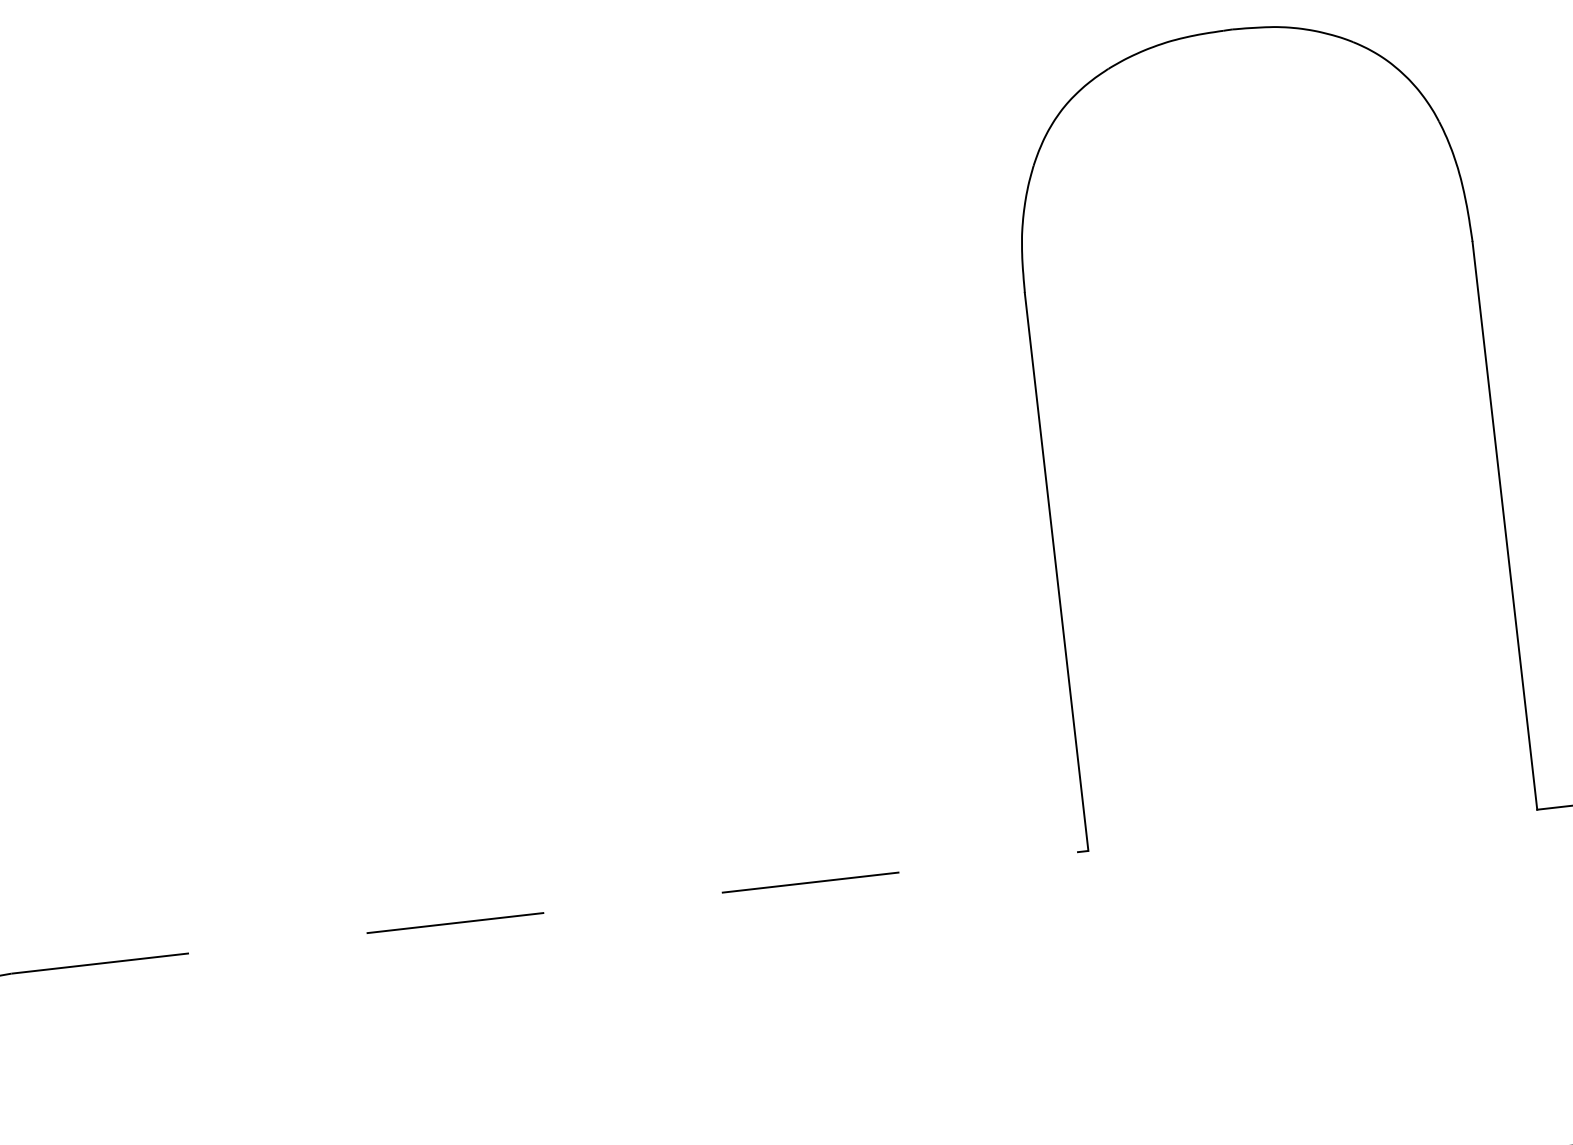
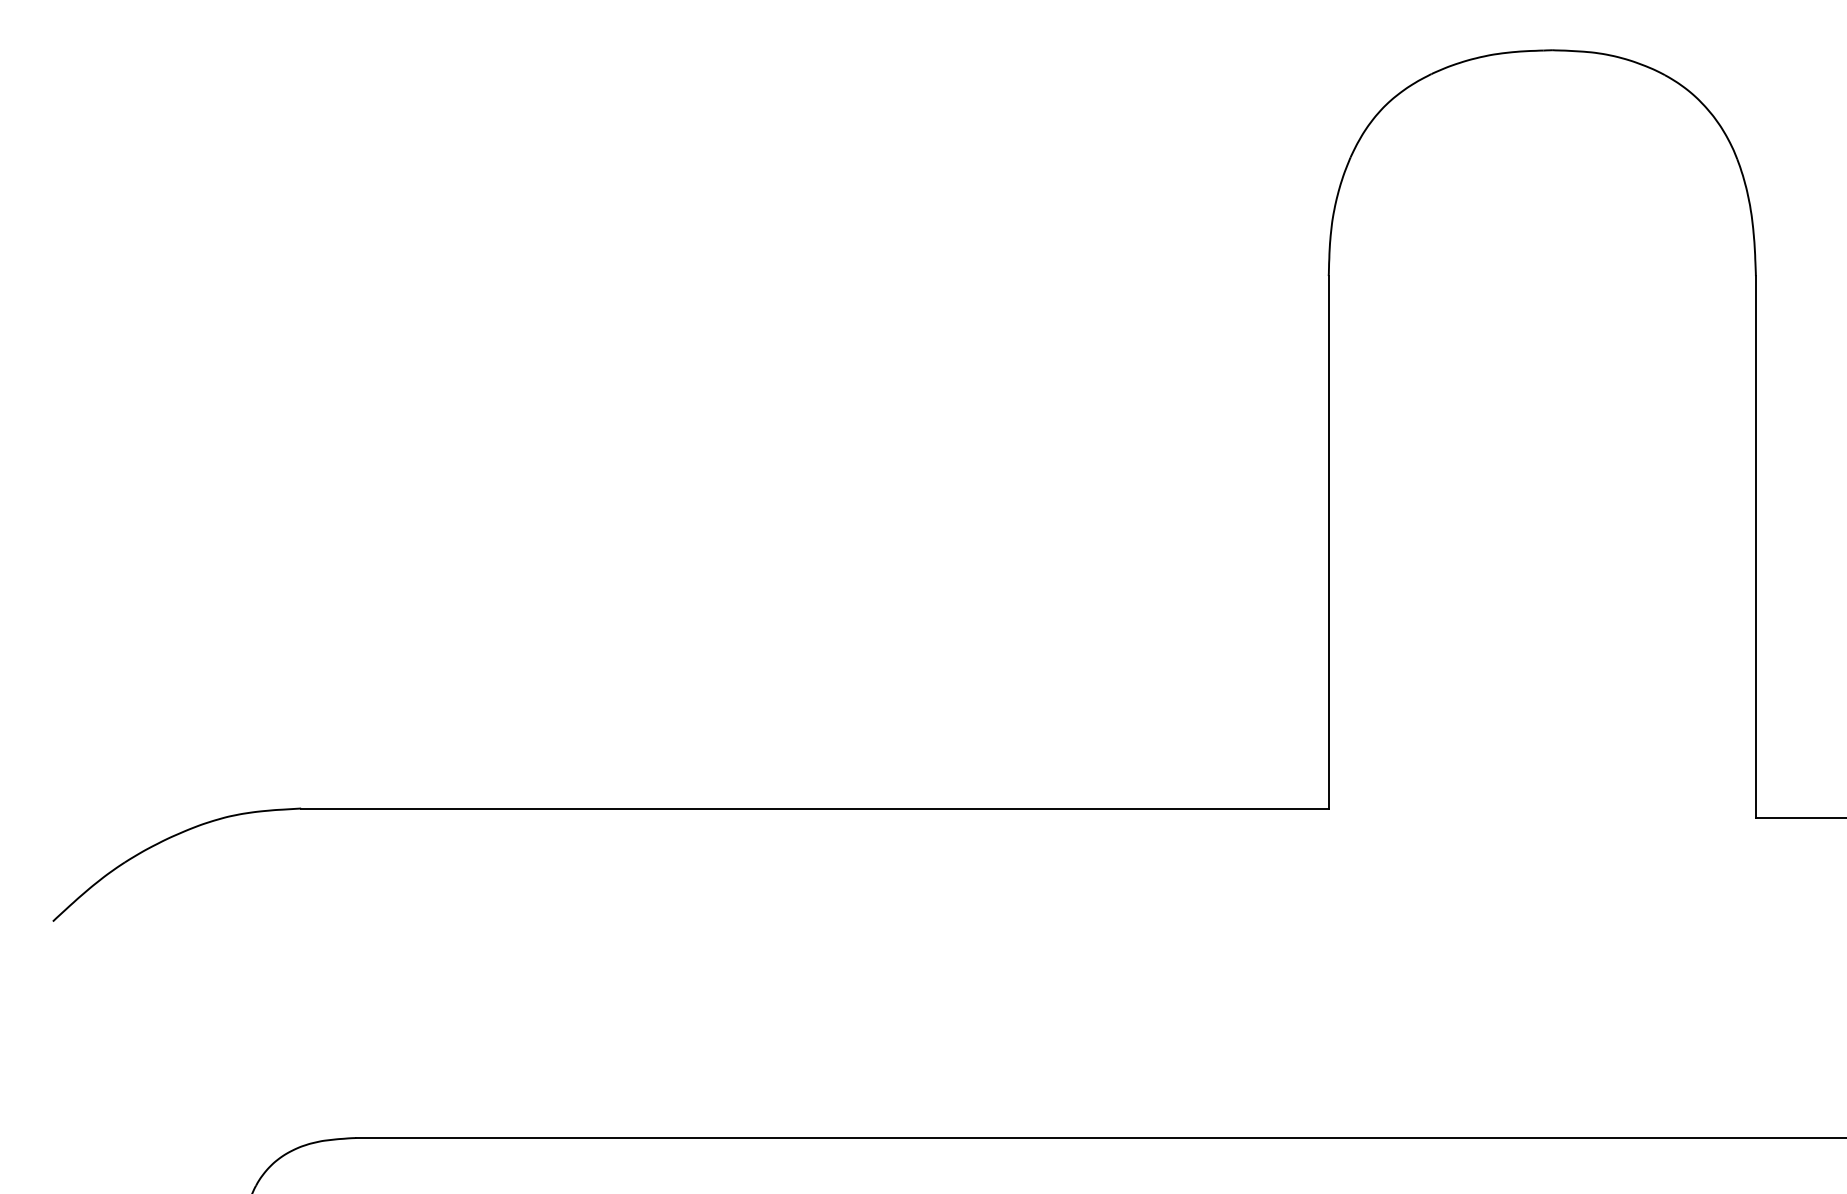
line: (549, 912) -> (814, 808), dashed -> solid

